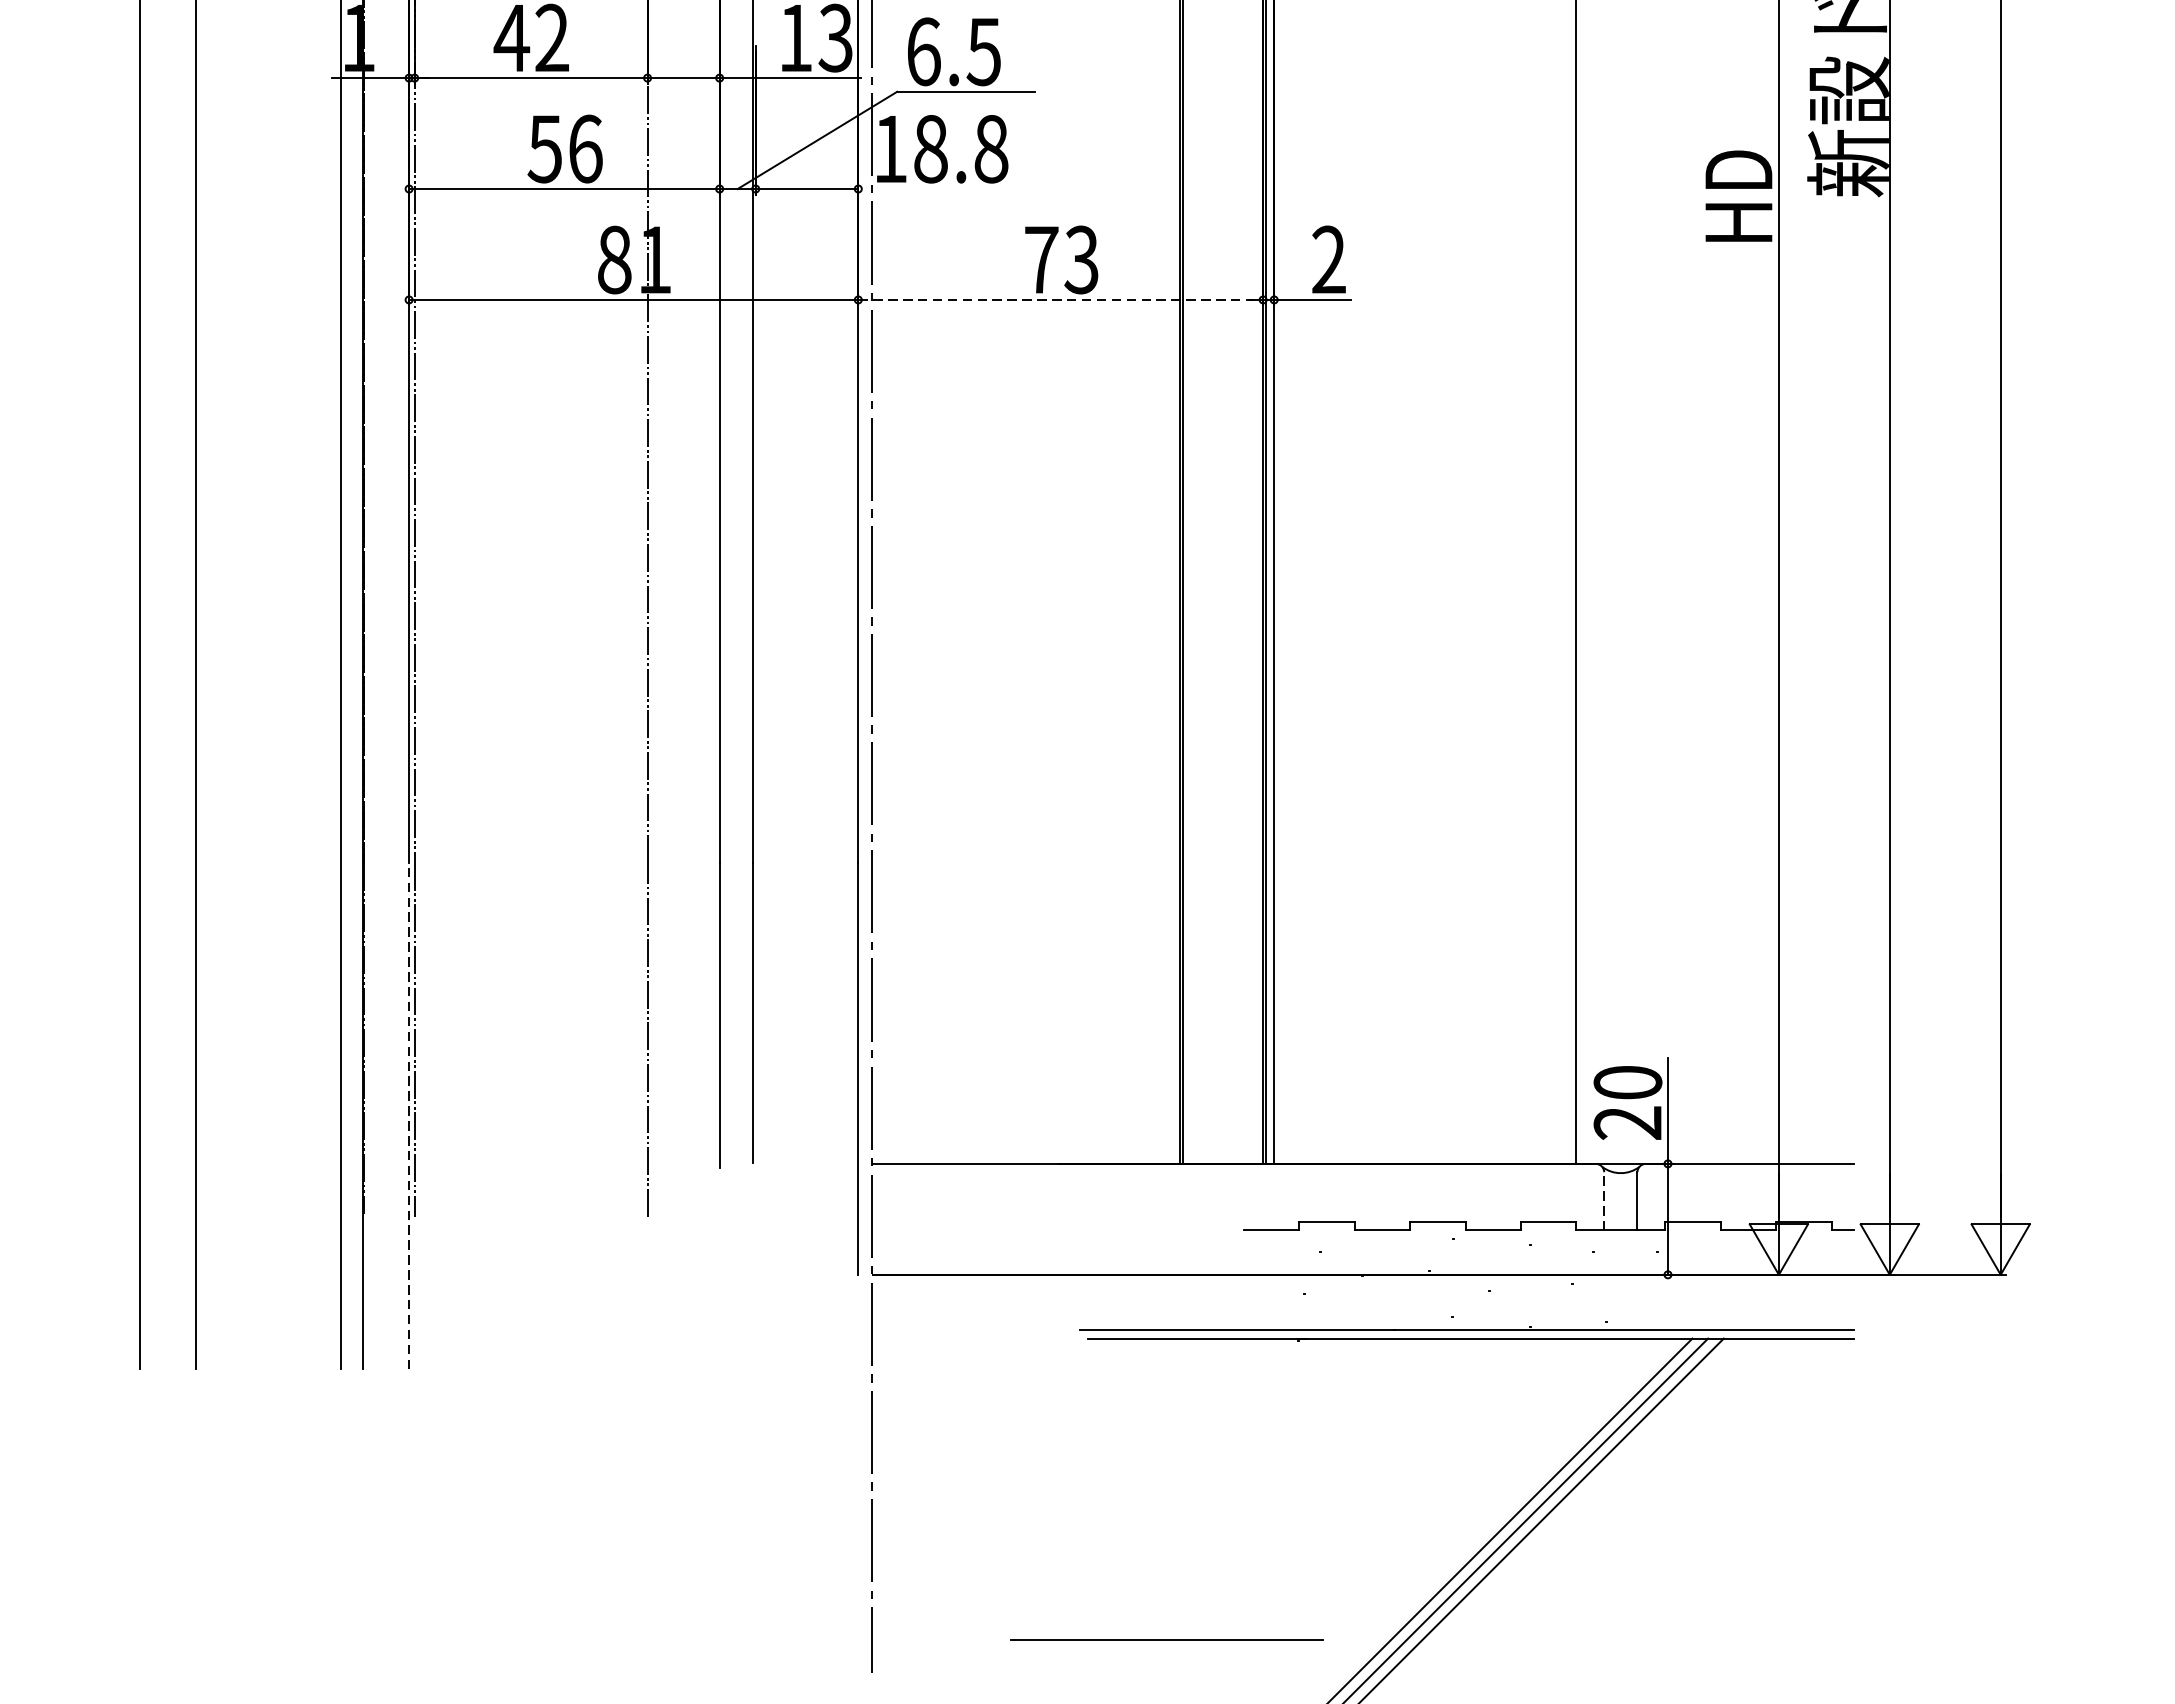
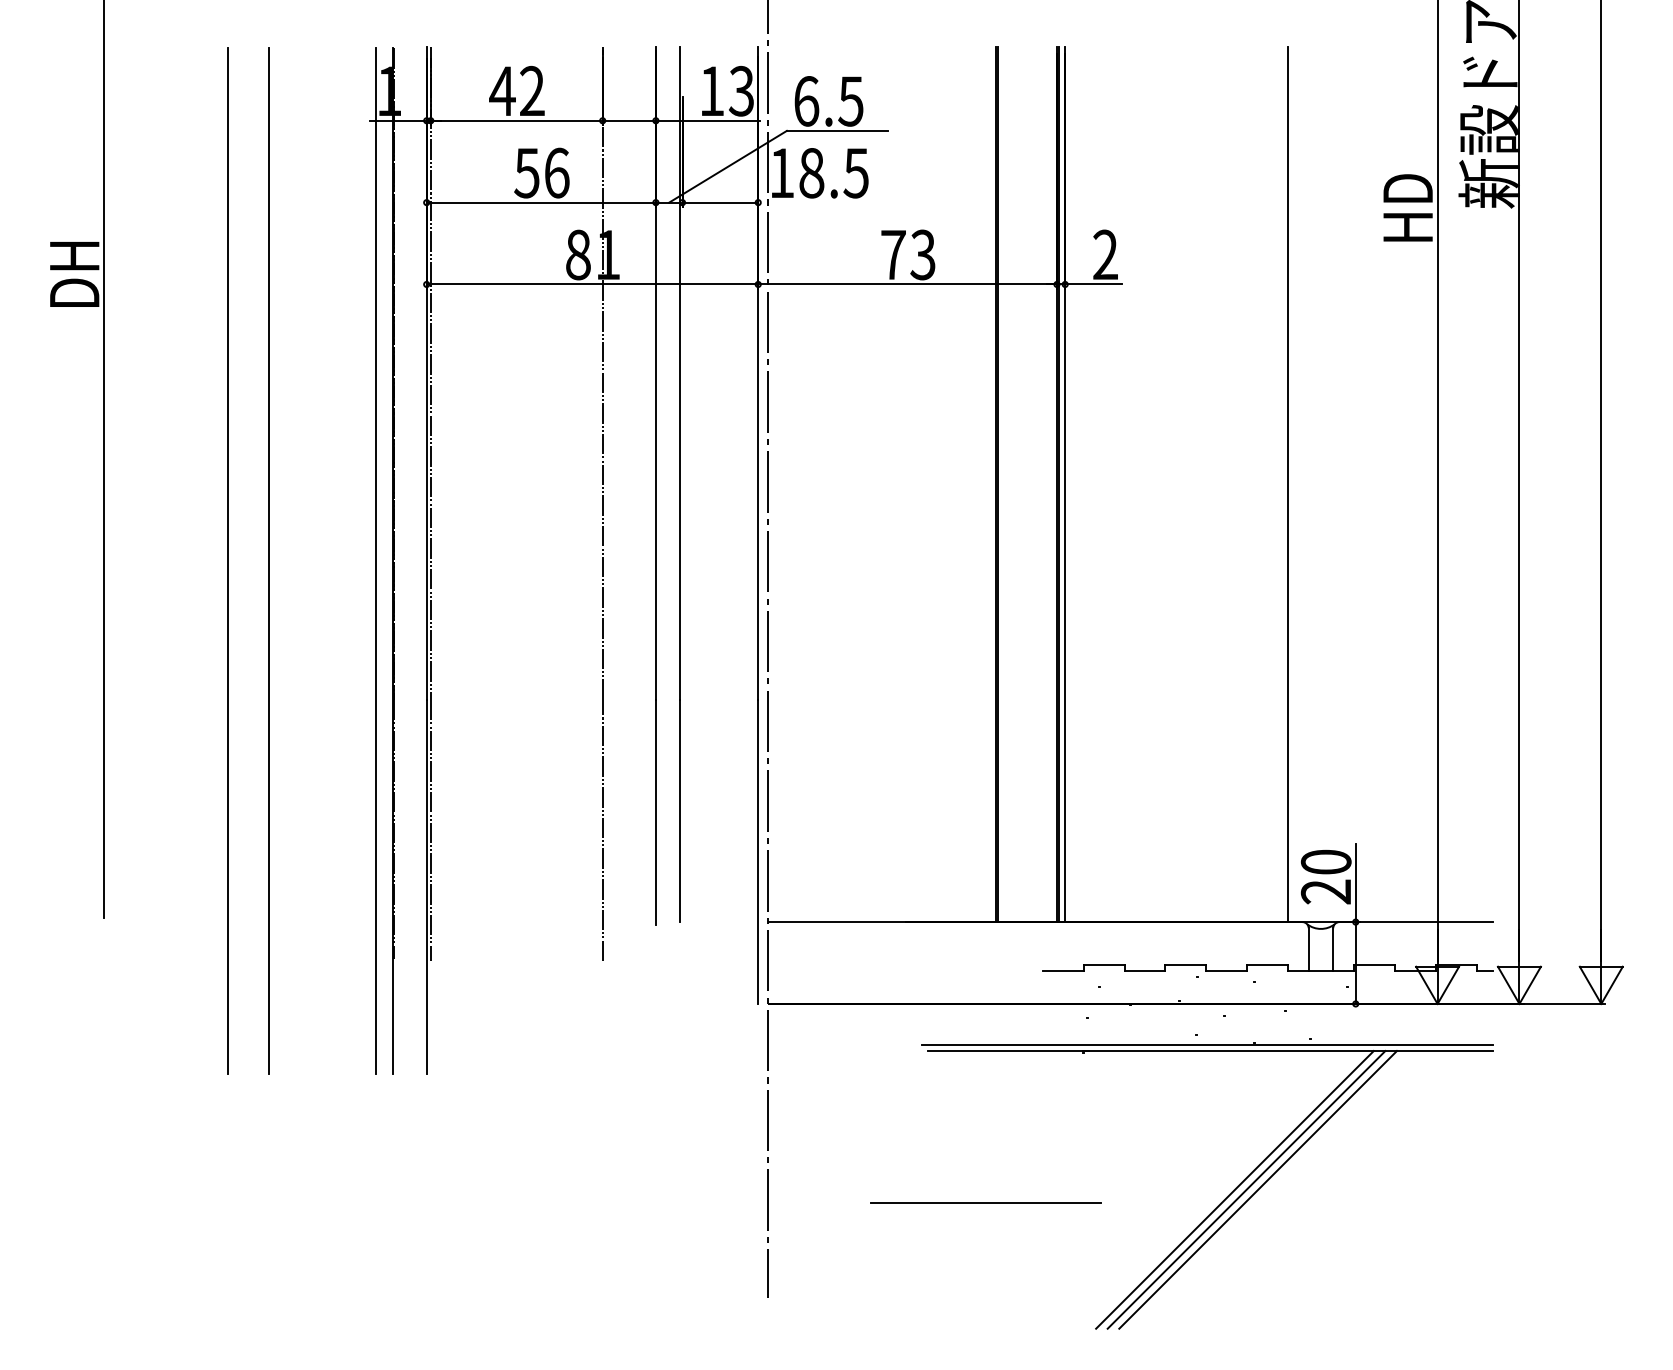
text: (990, 149) -> (855, 173), 18.8 -> 18.5
line: (1061, 299) -> (908, 284), dashed -> solid
line: (408, 1115) -> (426, 886), dashed -> solid
line: (1603, 1201) -> (1308, 949), dashed -> solid
line: (1166, 1638) -> (985, 1202), moved

